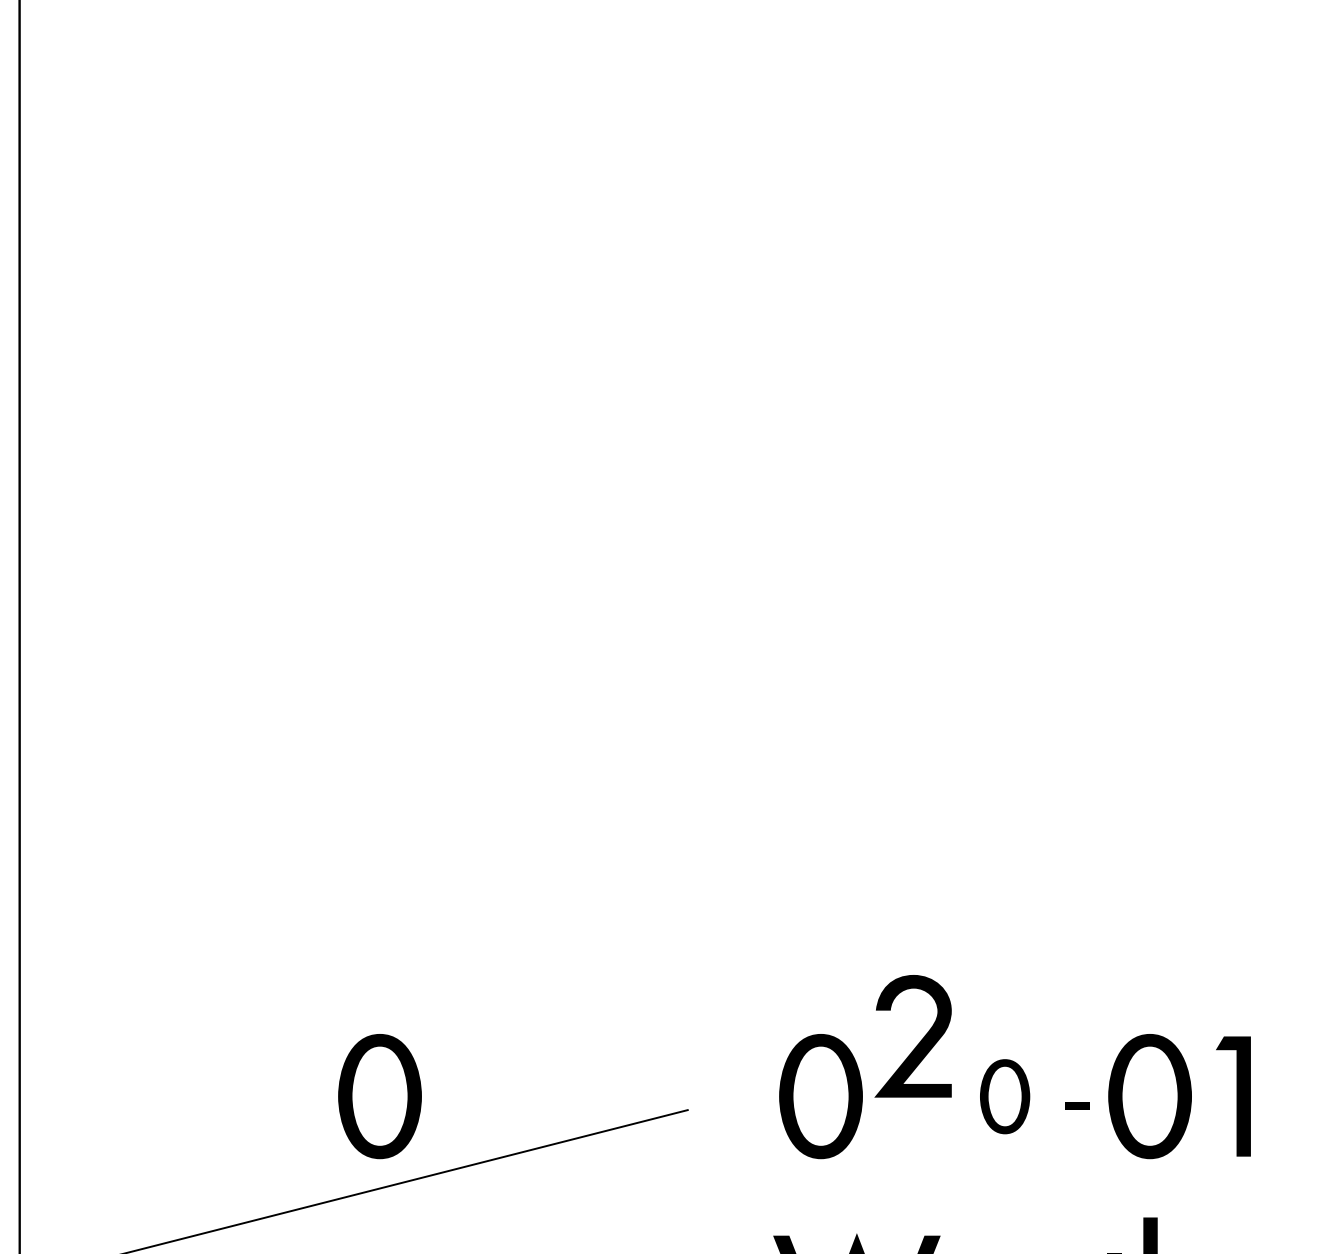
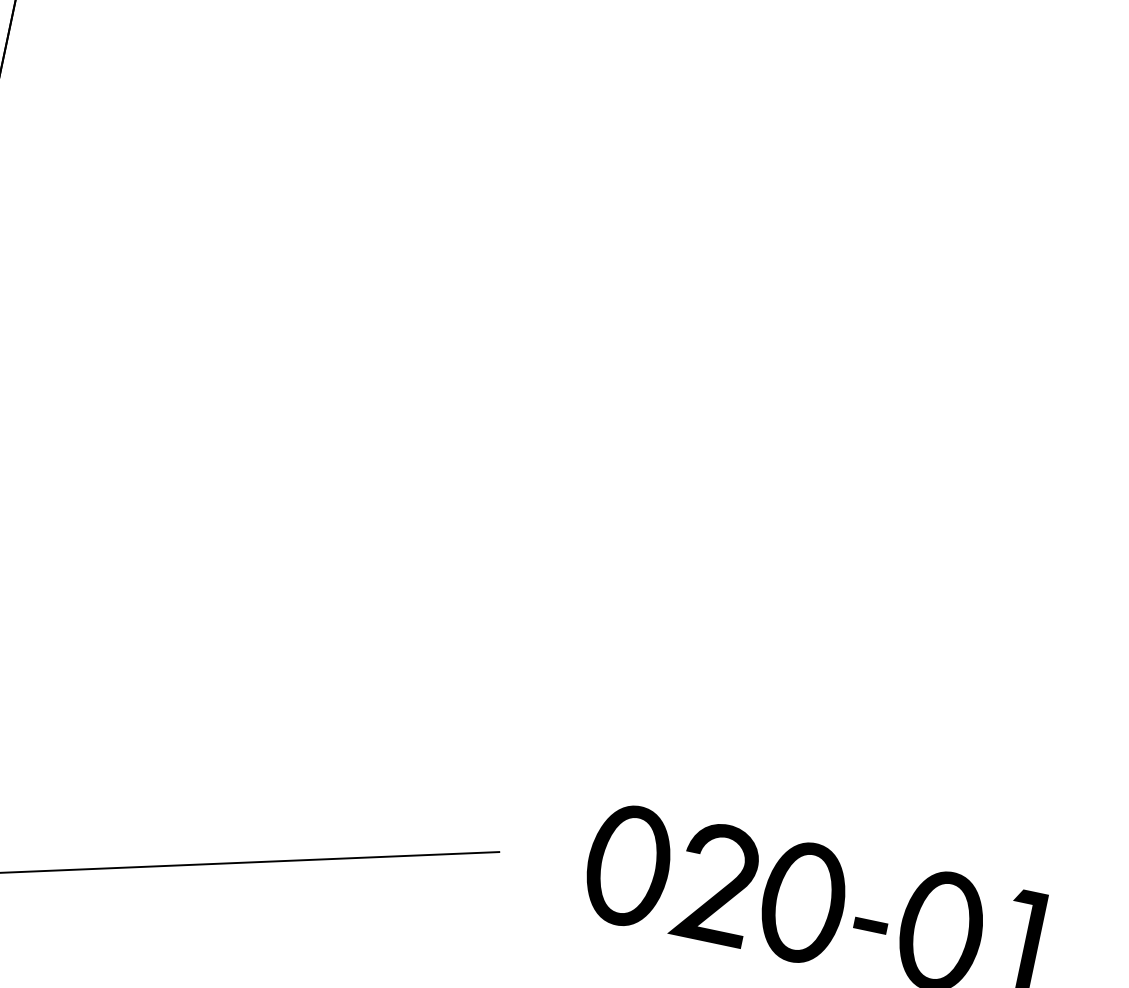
part: (919, 1041) -> (721, 889), moved
part: (379, 1096) -> (209, 777), removed
part: (1004, 1096) -> (802, 902), size x1.67
part: (1077, 1105) -> (870, 925), size x1.43

